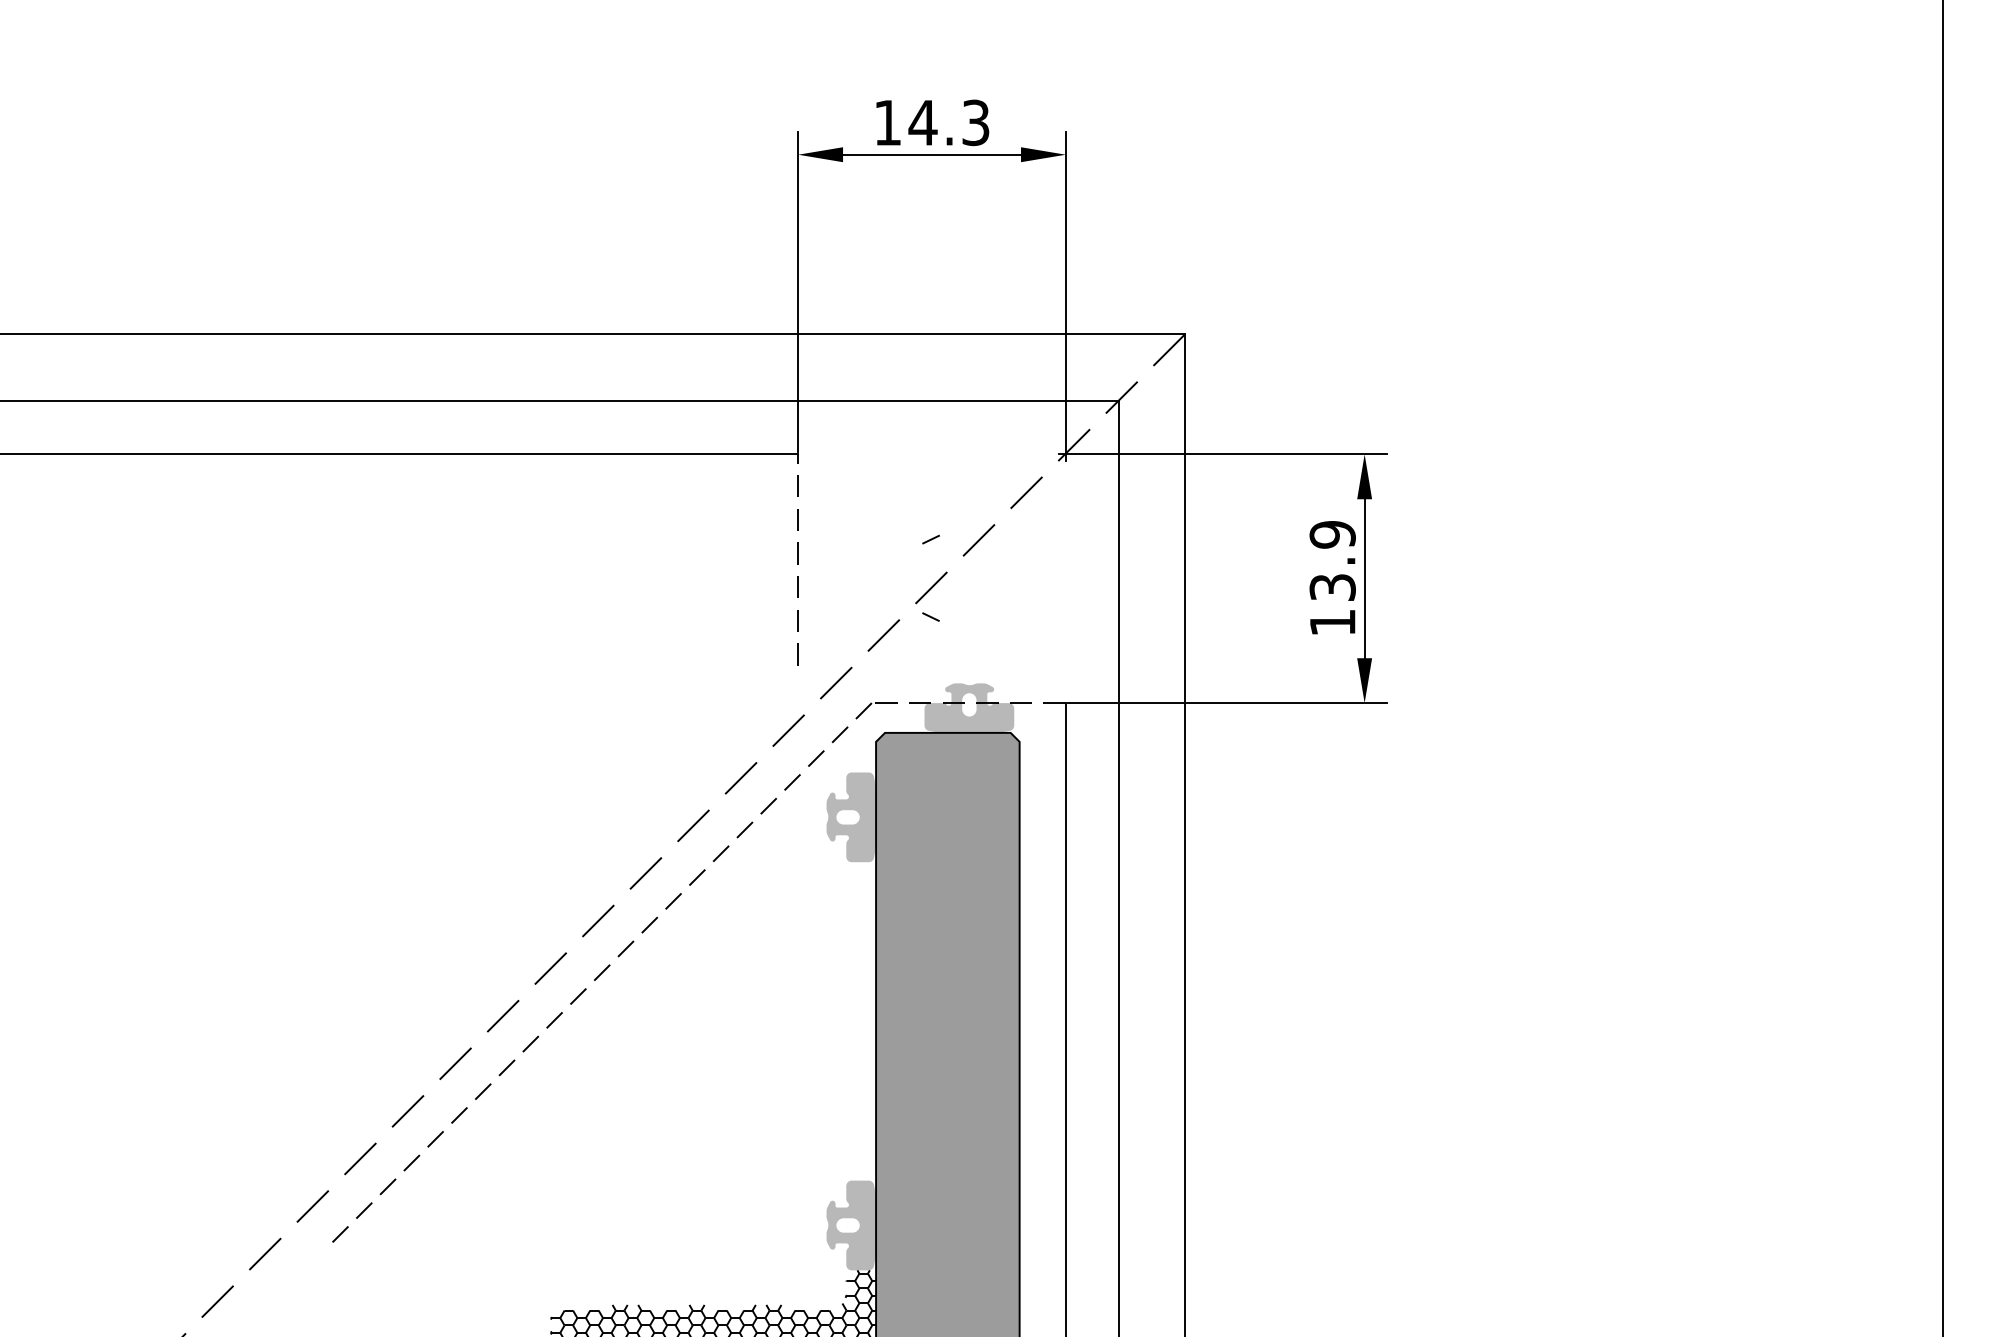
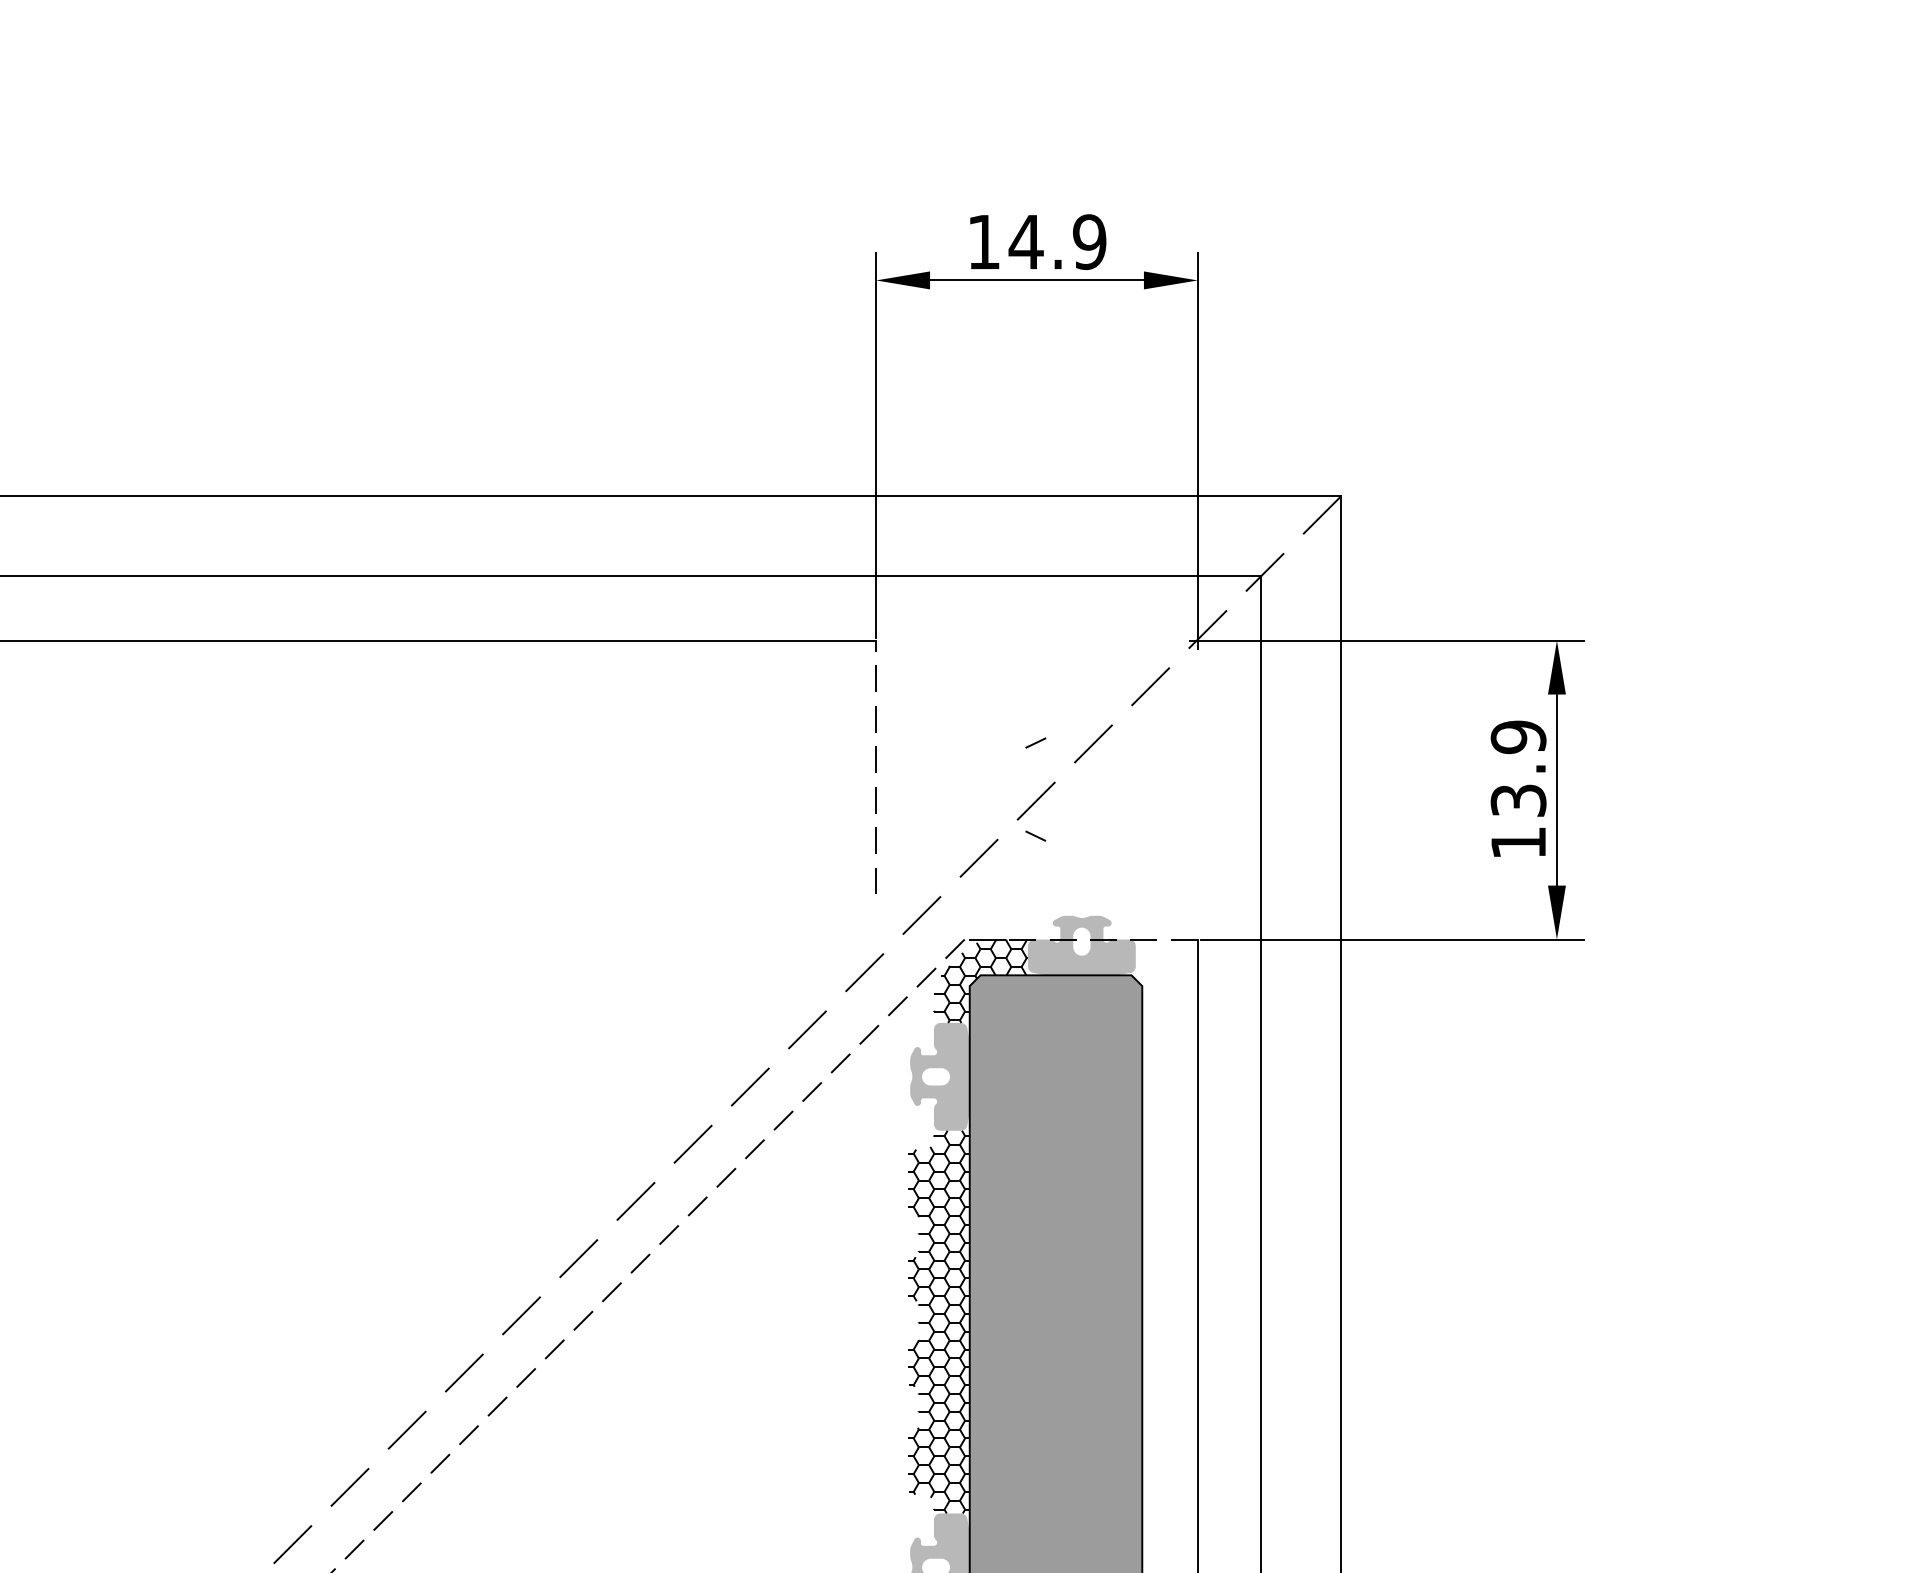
text: (975, 122) -> (1089, 241), 14.3 -> 14.9
hatch: (885, 737) -> (981, 980), added
hatch: (850, 1021) -> (939, 1322), added

